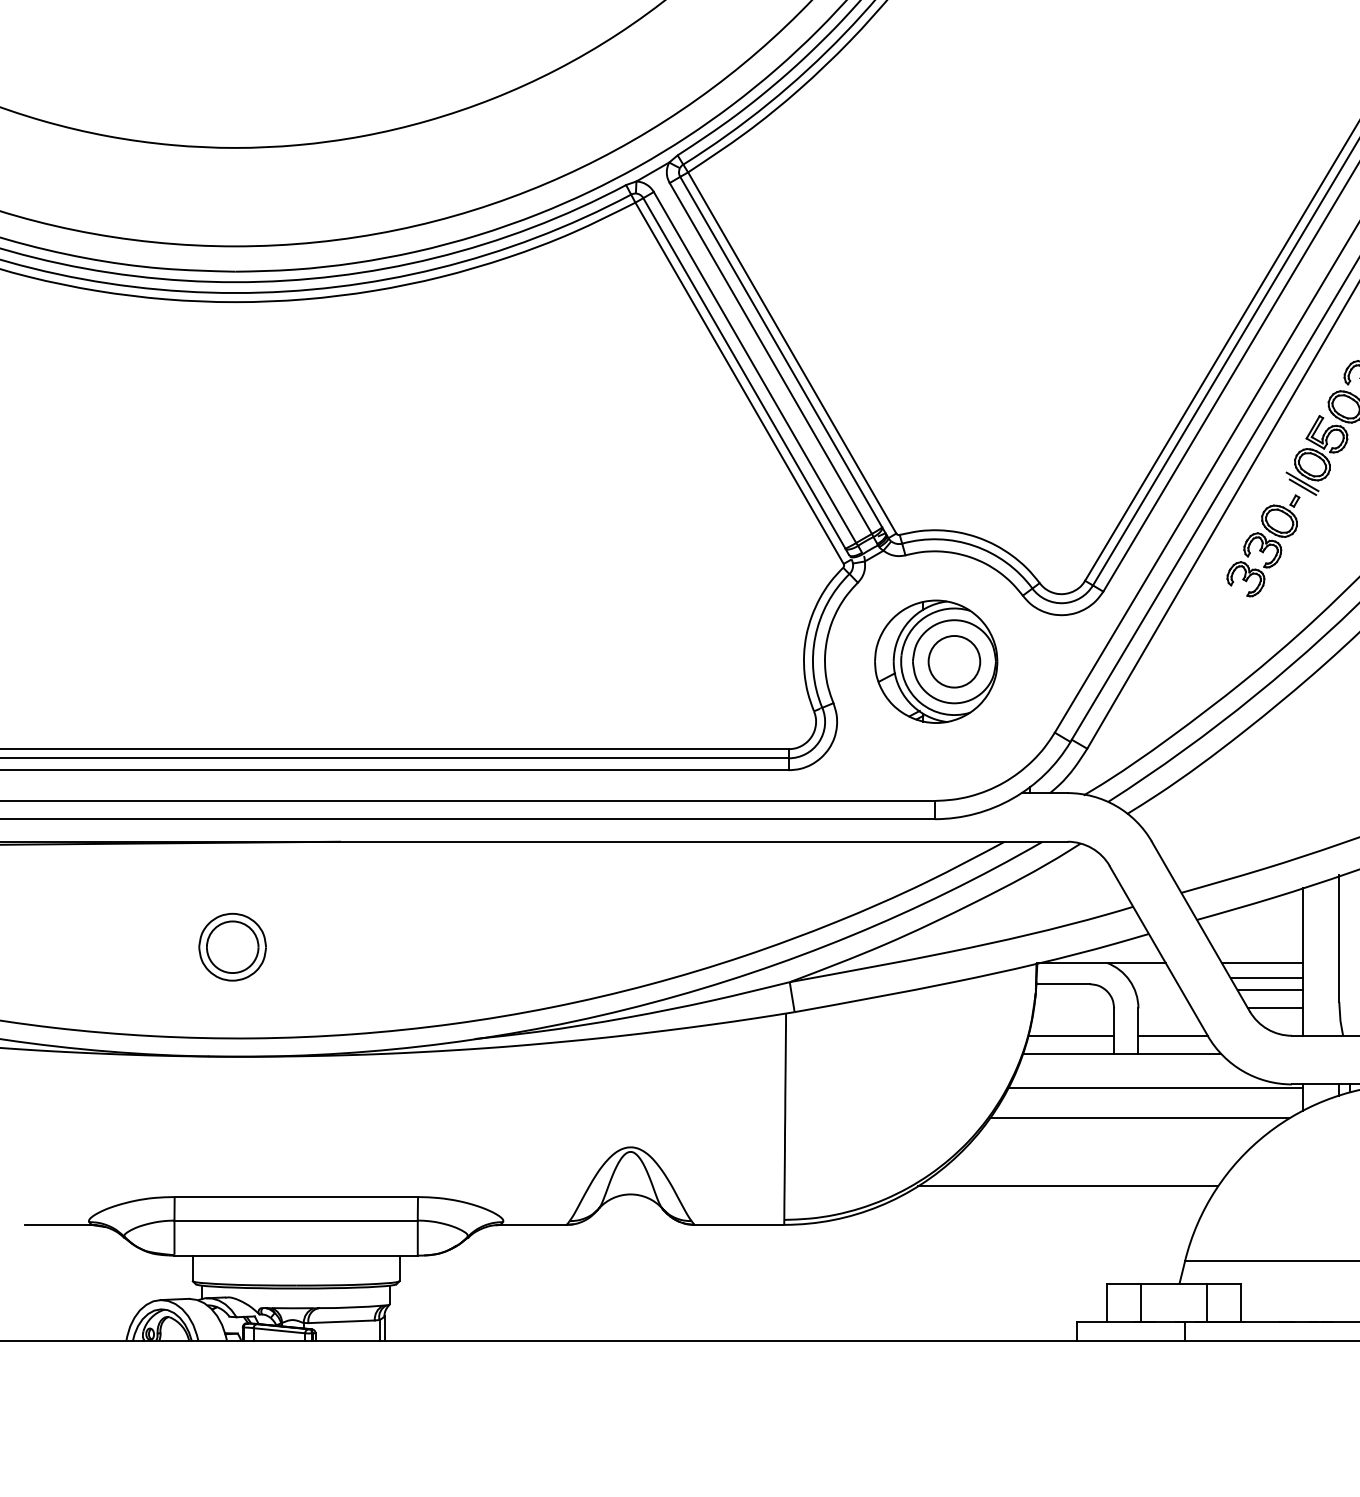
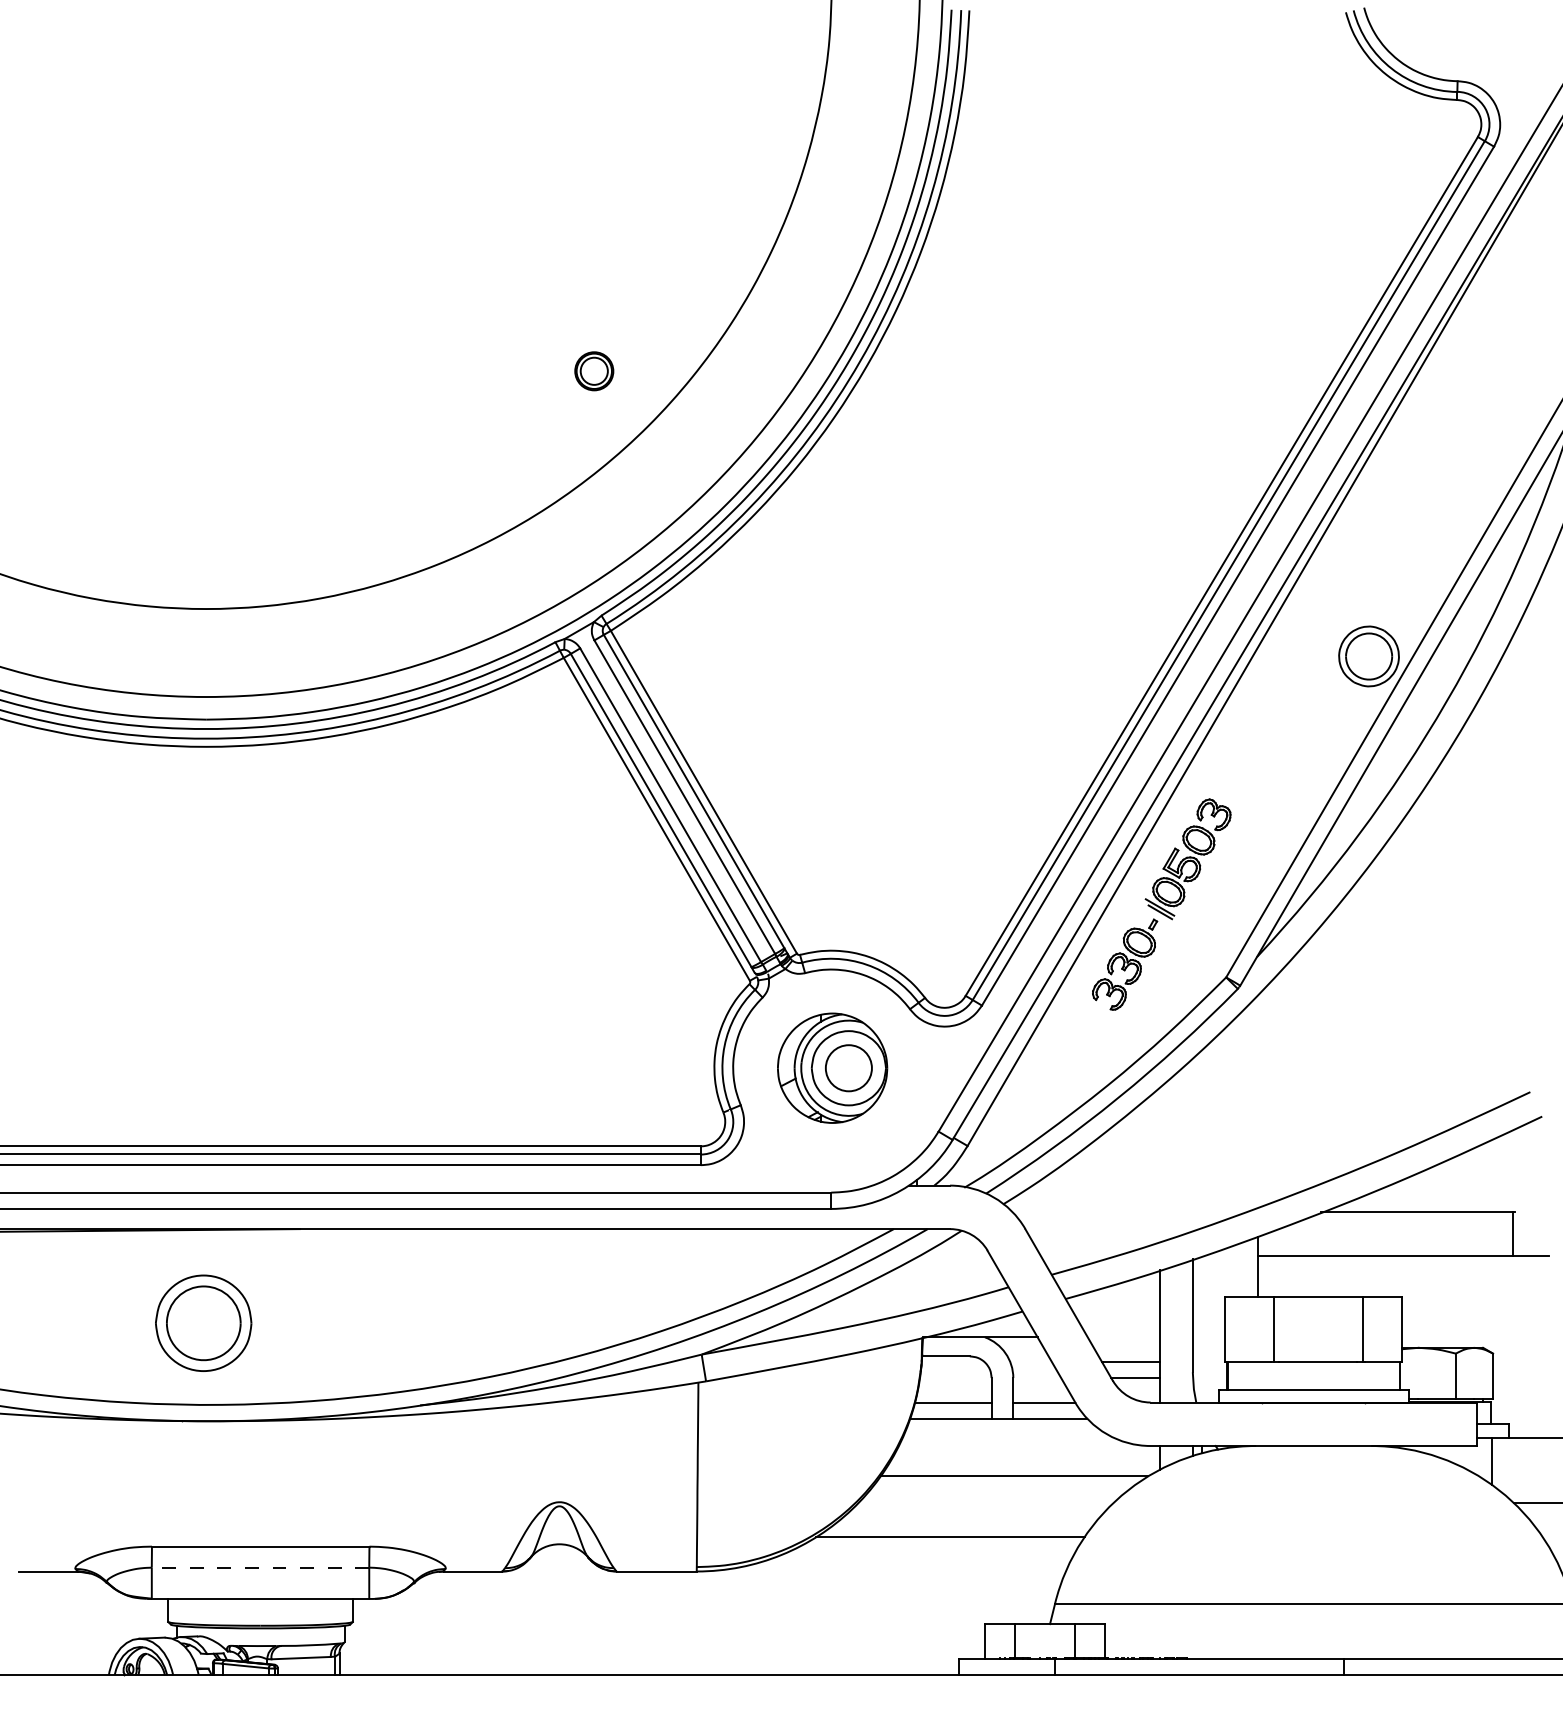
part: (232, 947) -> (203, 1323), size x1.6
line: (1261, 963) -> (1123, 1337), removed
line: (1266, 978) -> (1127, 1351), removed
line: (1155, 1088) -> (1028, 1449), removed
line: (296, 1220) -> (260, 1567), solid -> dashed

